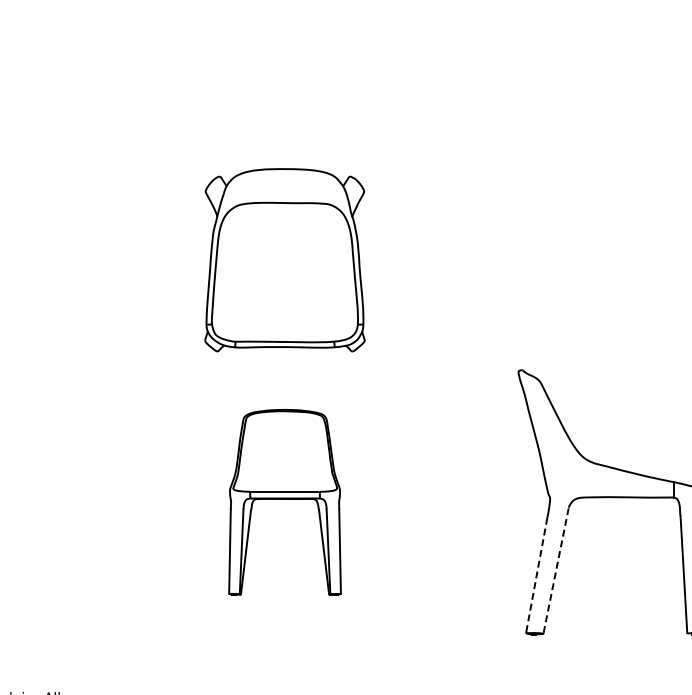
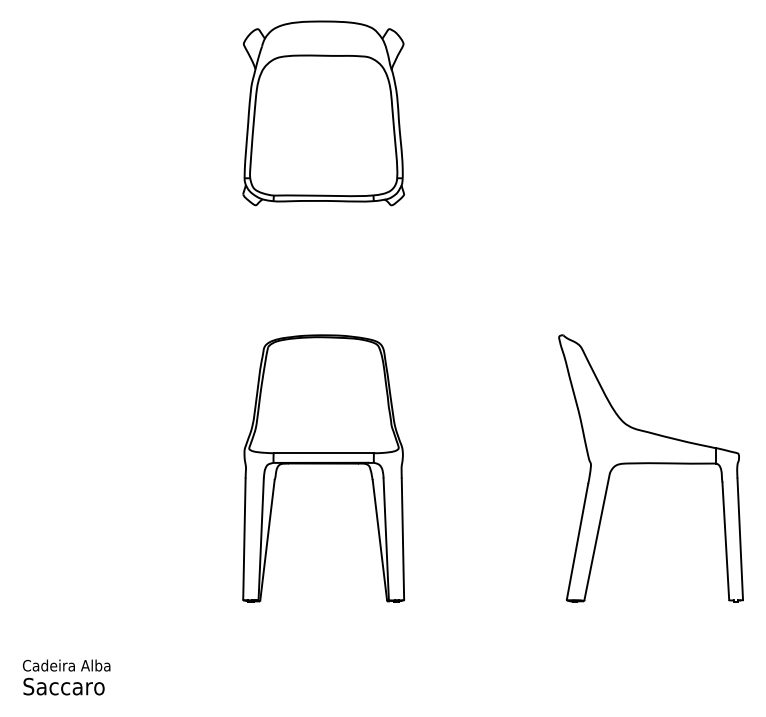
part: (284, 260) -> (323, 113), moved
part: (284, 502) -> (323, 468), size x1.43
line: (556, 569) -> (597, 536), dashed -> solid
line: (536, 574) -> (577, 541), dashed -> solid

